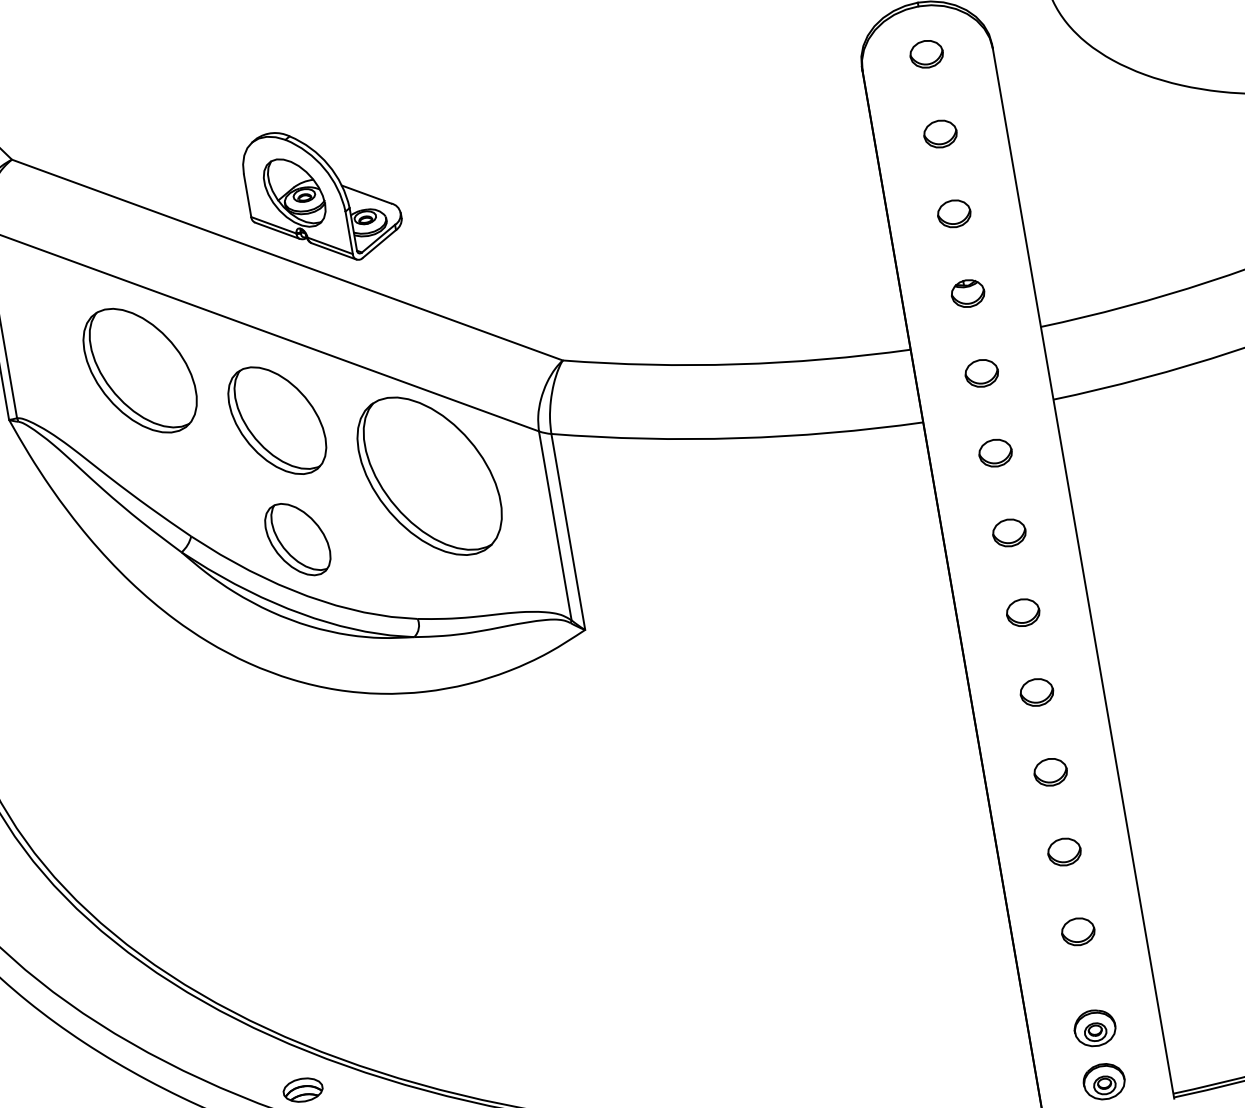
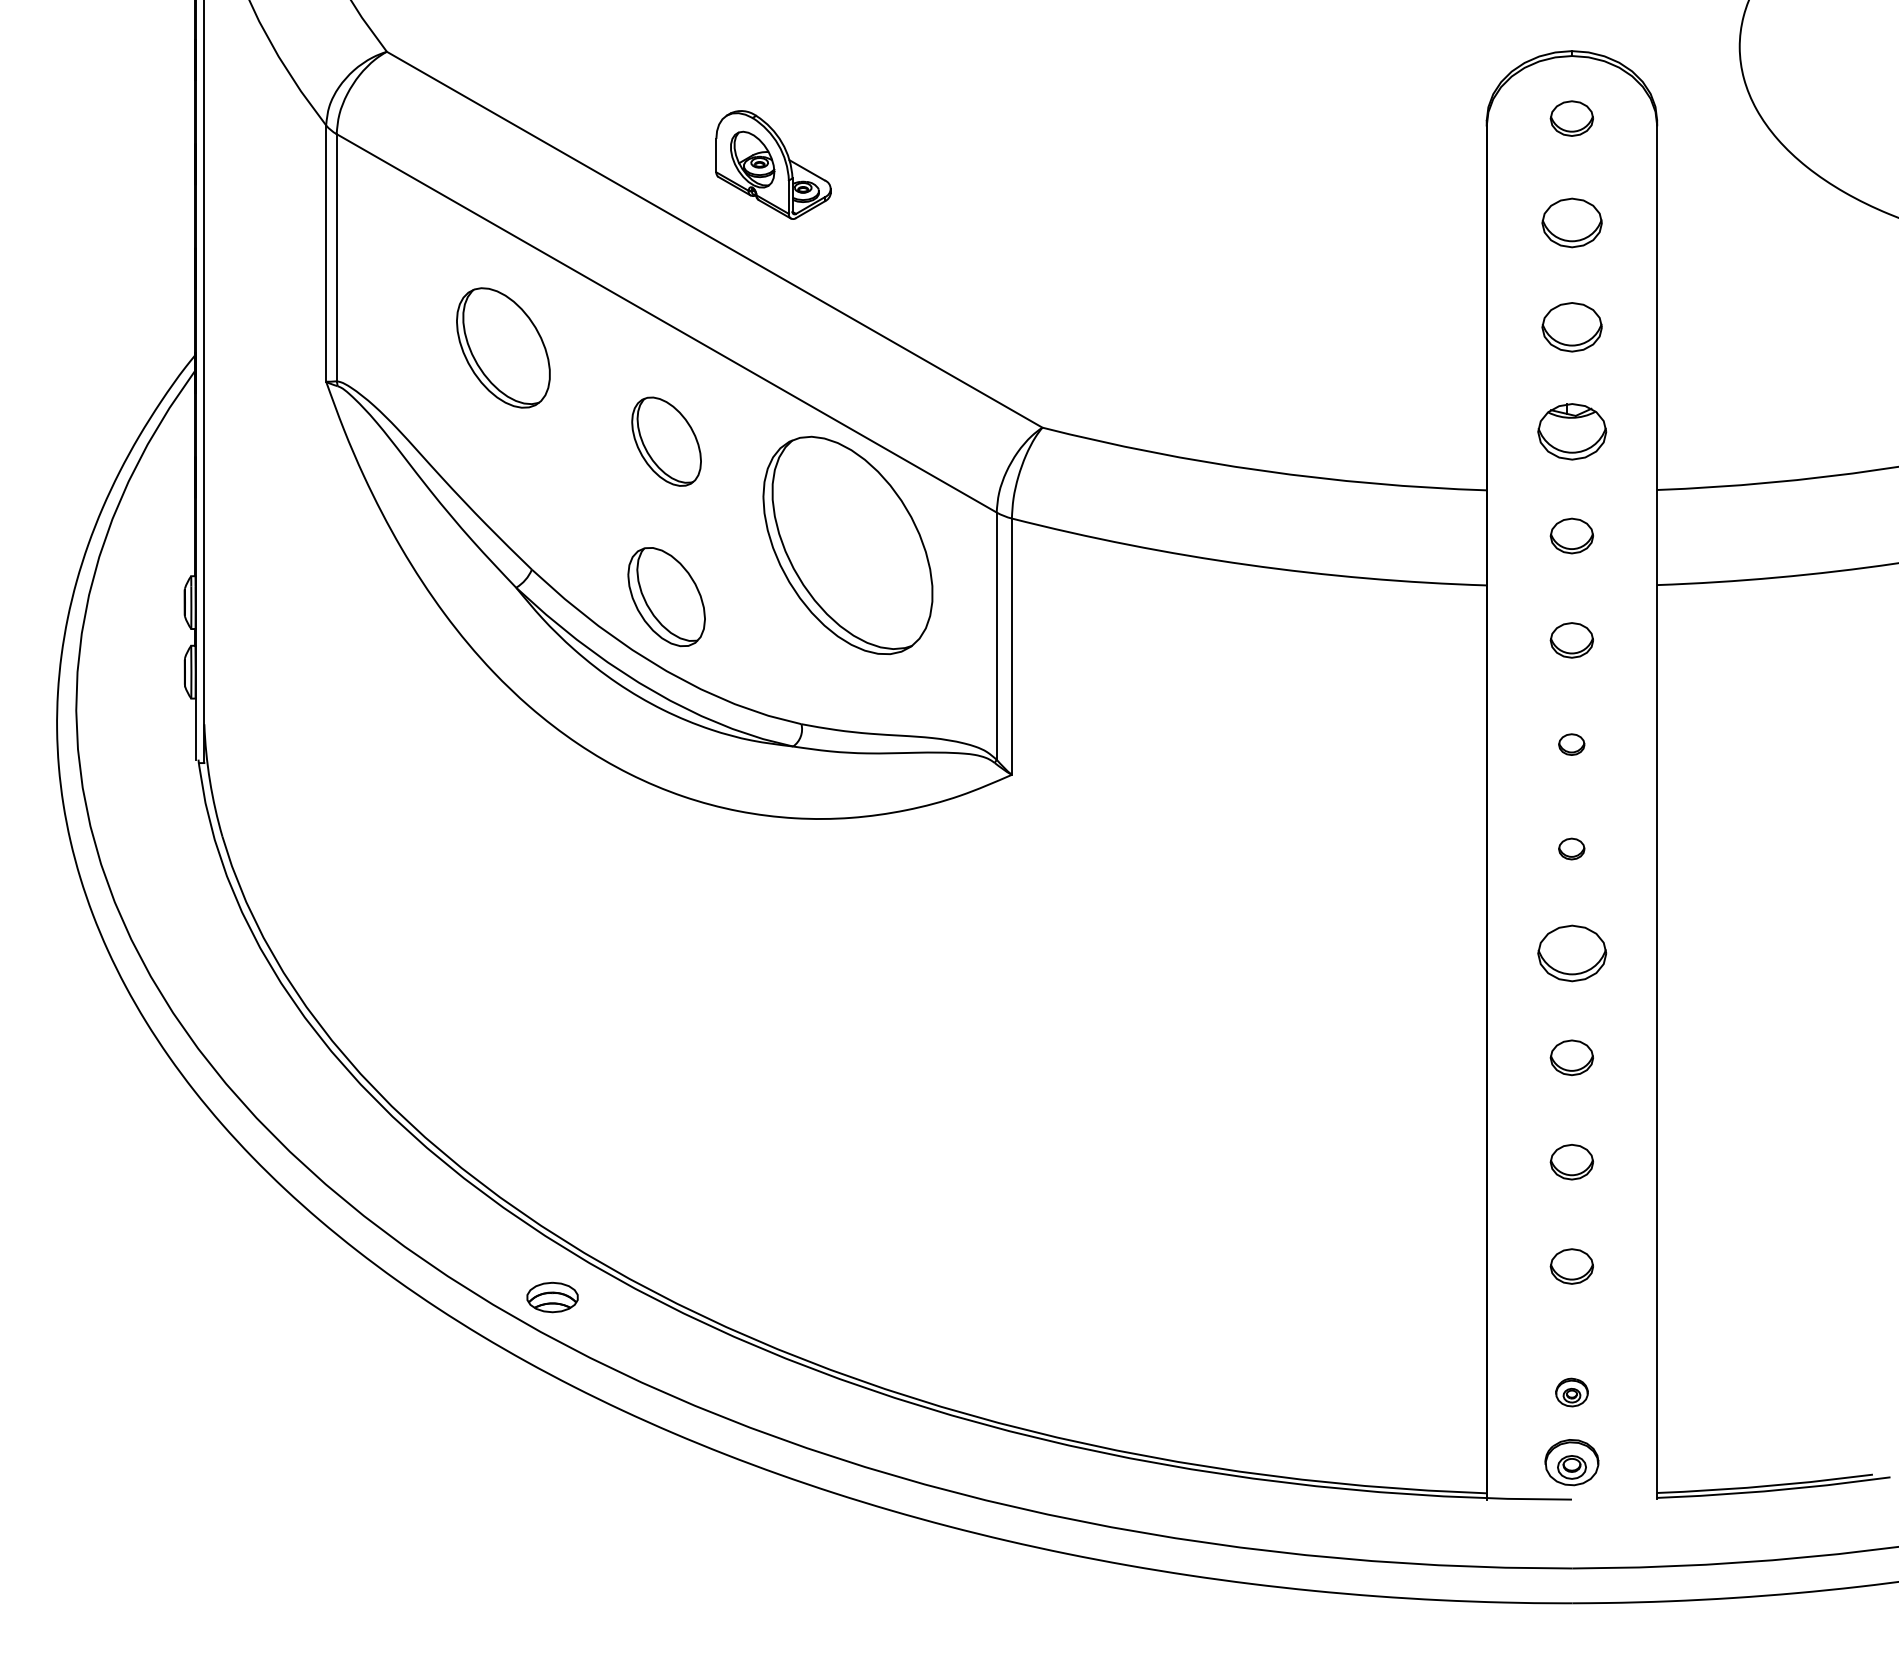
part: (940, 133) -> (1571, 222), size x1.4
part: (322, 194) -> (773, 164), size x0.6
part: (953, 214) -> (1571, 327), size x1.4
part: (967, 293) -> (1571, 431), size x1.6
part: (140, 370) -> (503, 347), size x0.7
part: (277, 420) -> (666, 441), size x0.6
part: (1009, 532) -> (1571, 744), size x0.6
part: (1022, 612) -> (1571, 848), size x0.6
part: (1036, 692) -> (1571, 953), size x1.6
part: (1094, 1028) -> (1571, 1392), size x0.6

